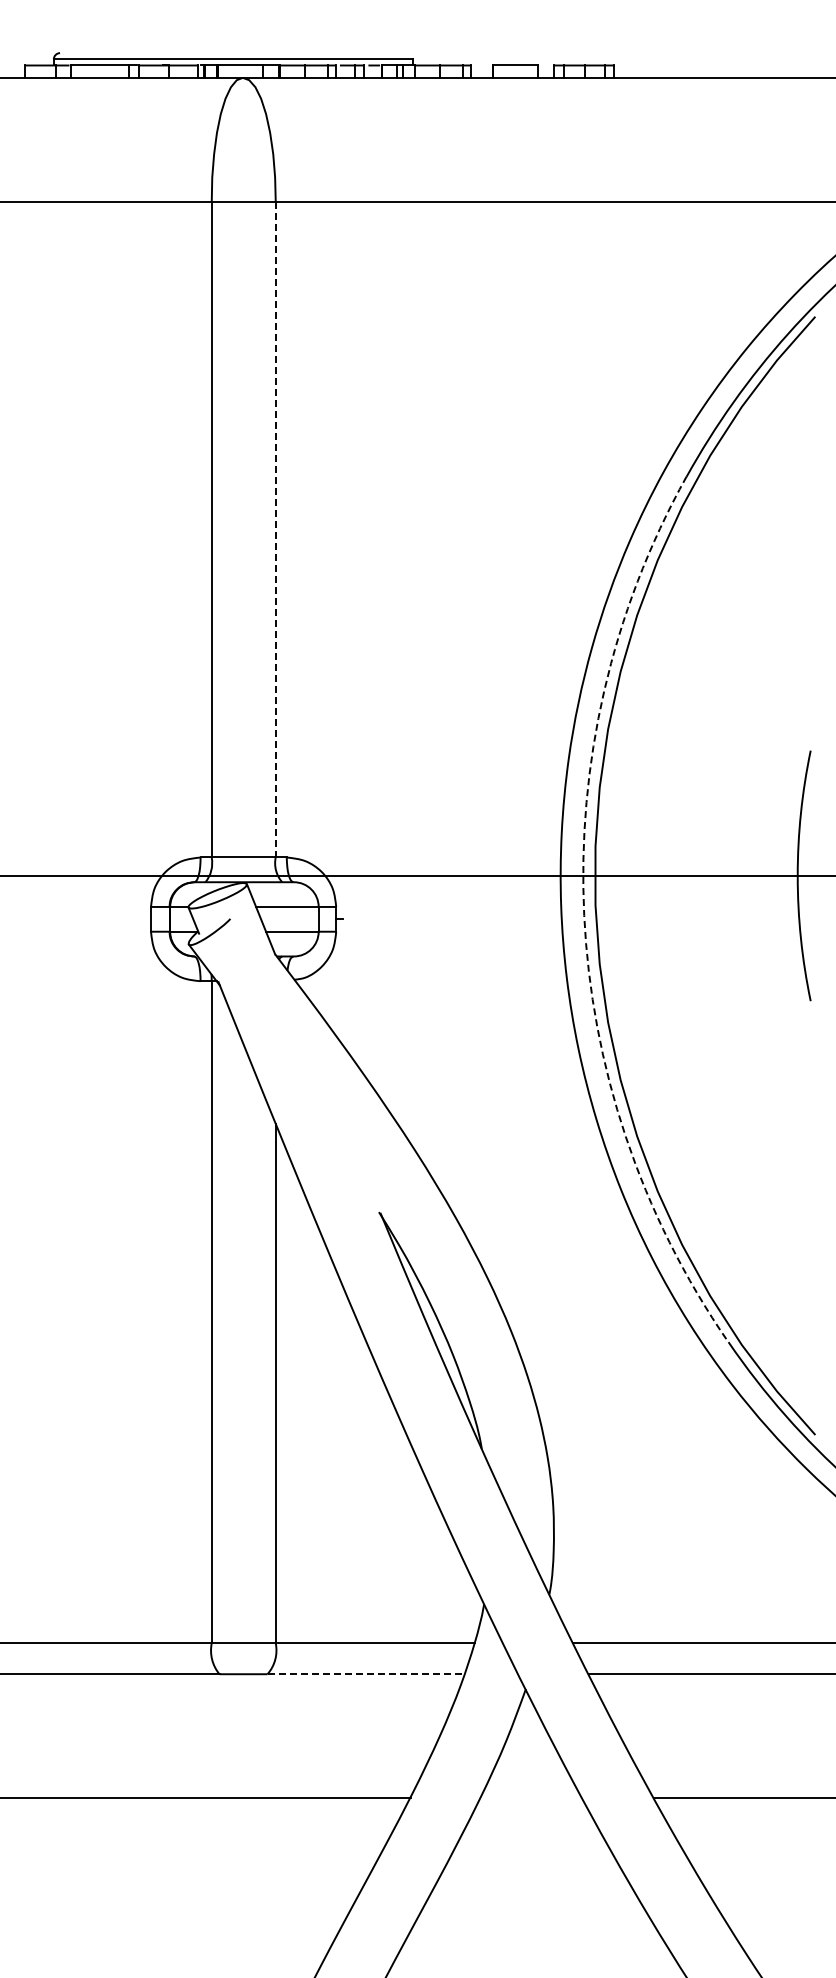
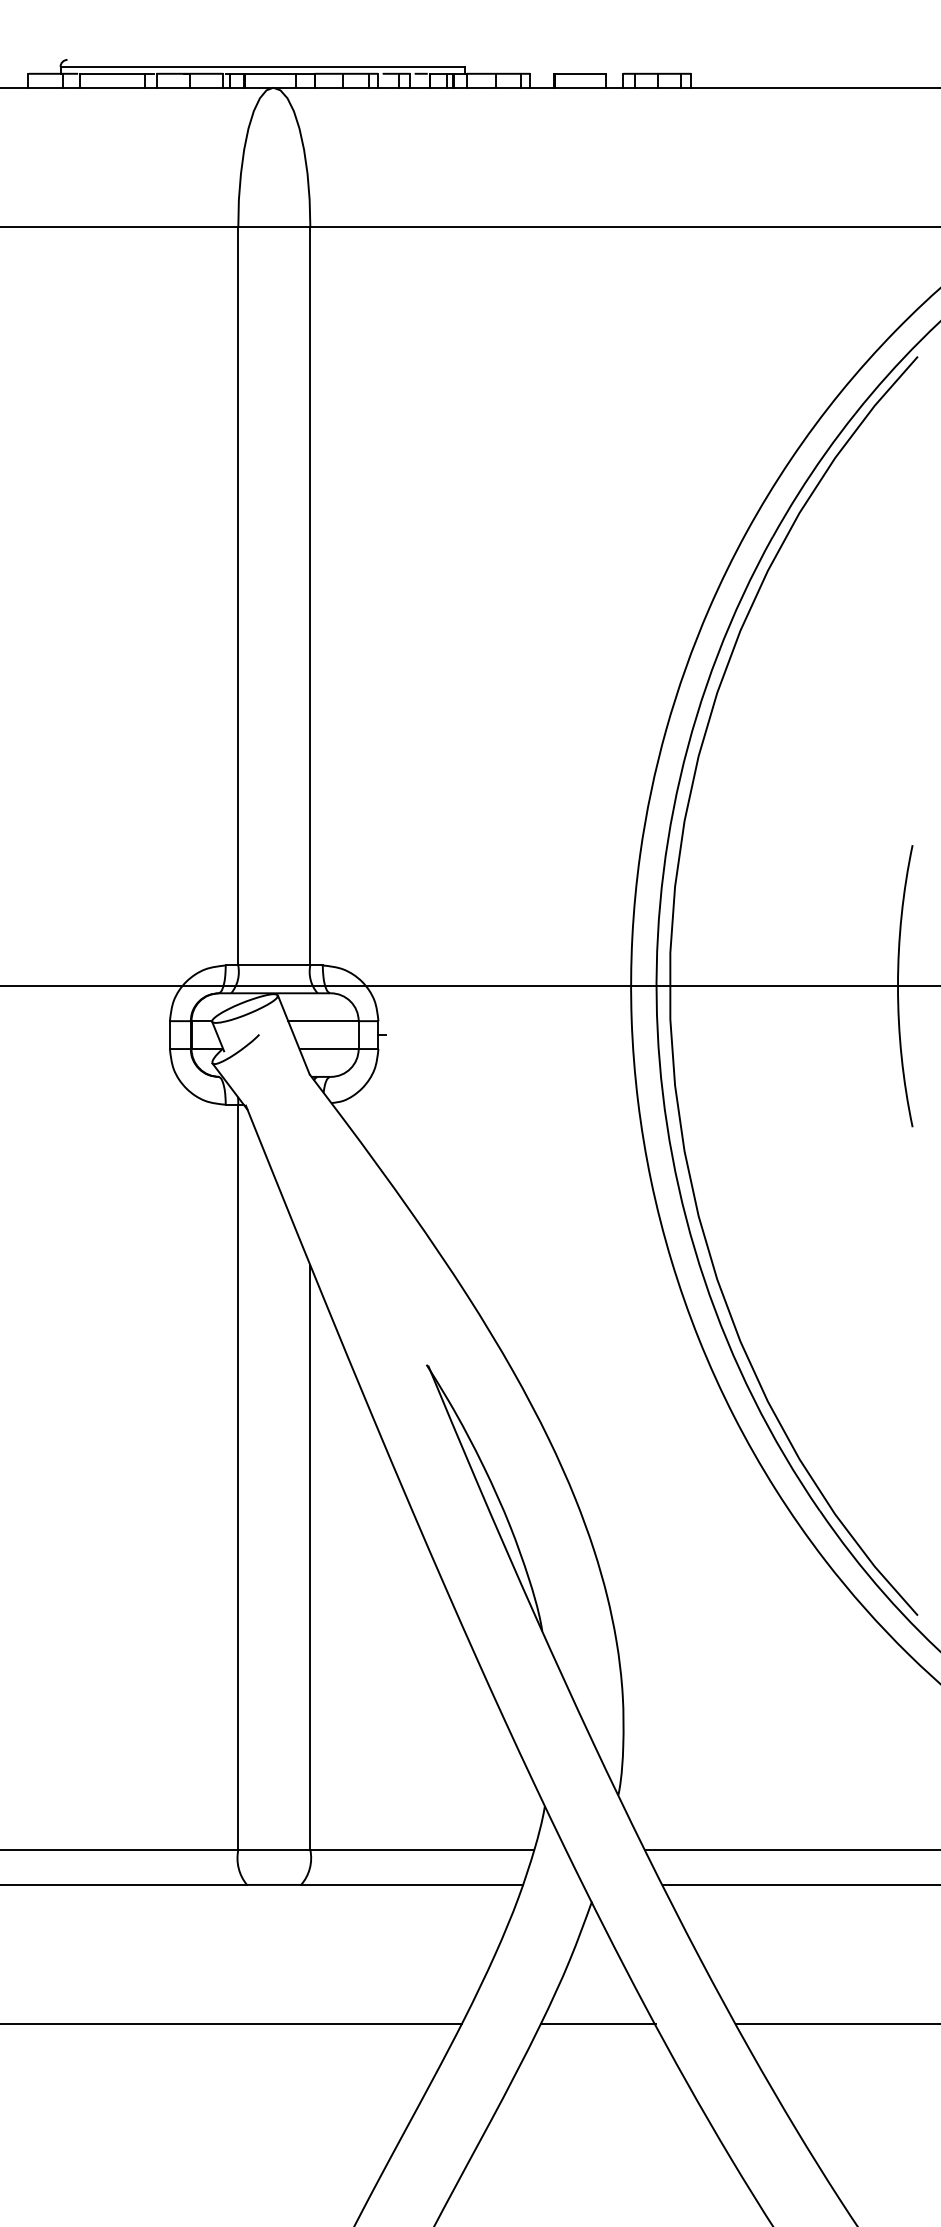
line: (275, 529) -> (310, 596), dashed -> solid
arc: (584, 915) -> (657, 1030), dashed -> solid
line: (366, 1674) -> (412, 1885), dashed -> solid
line: (531, 1797) -> (598, 2023), added

